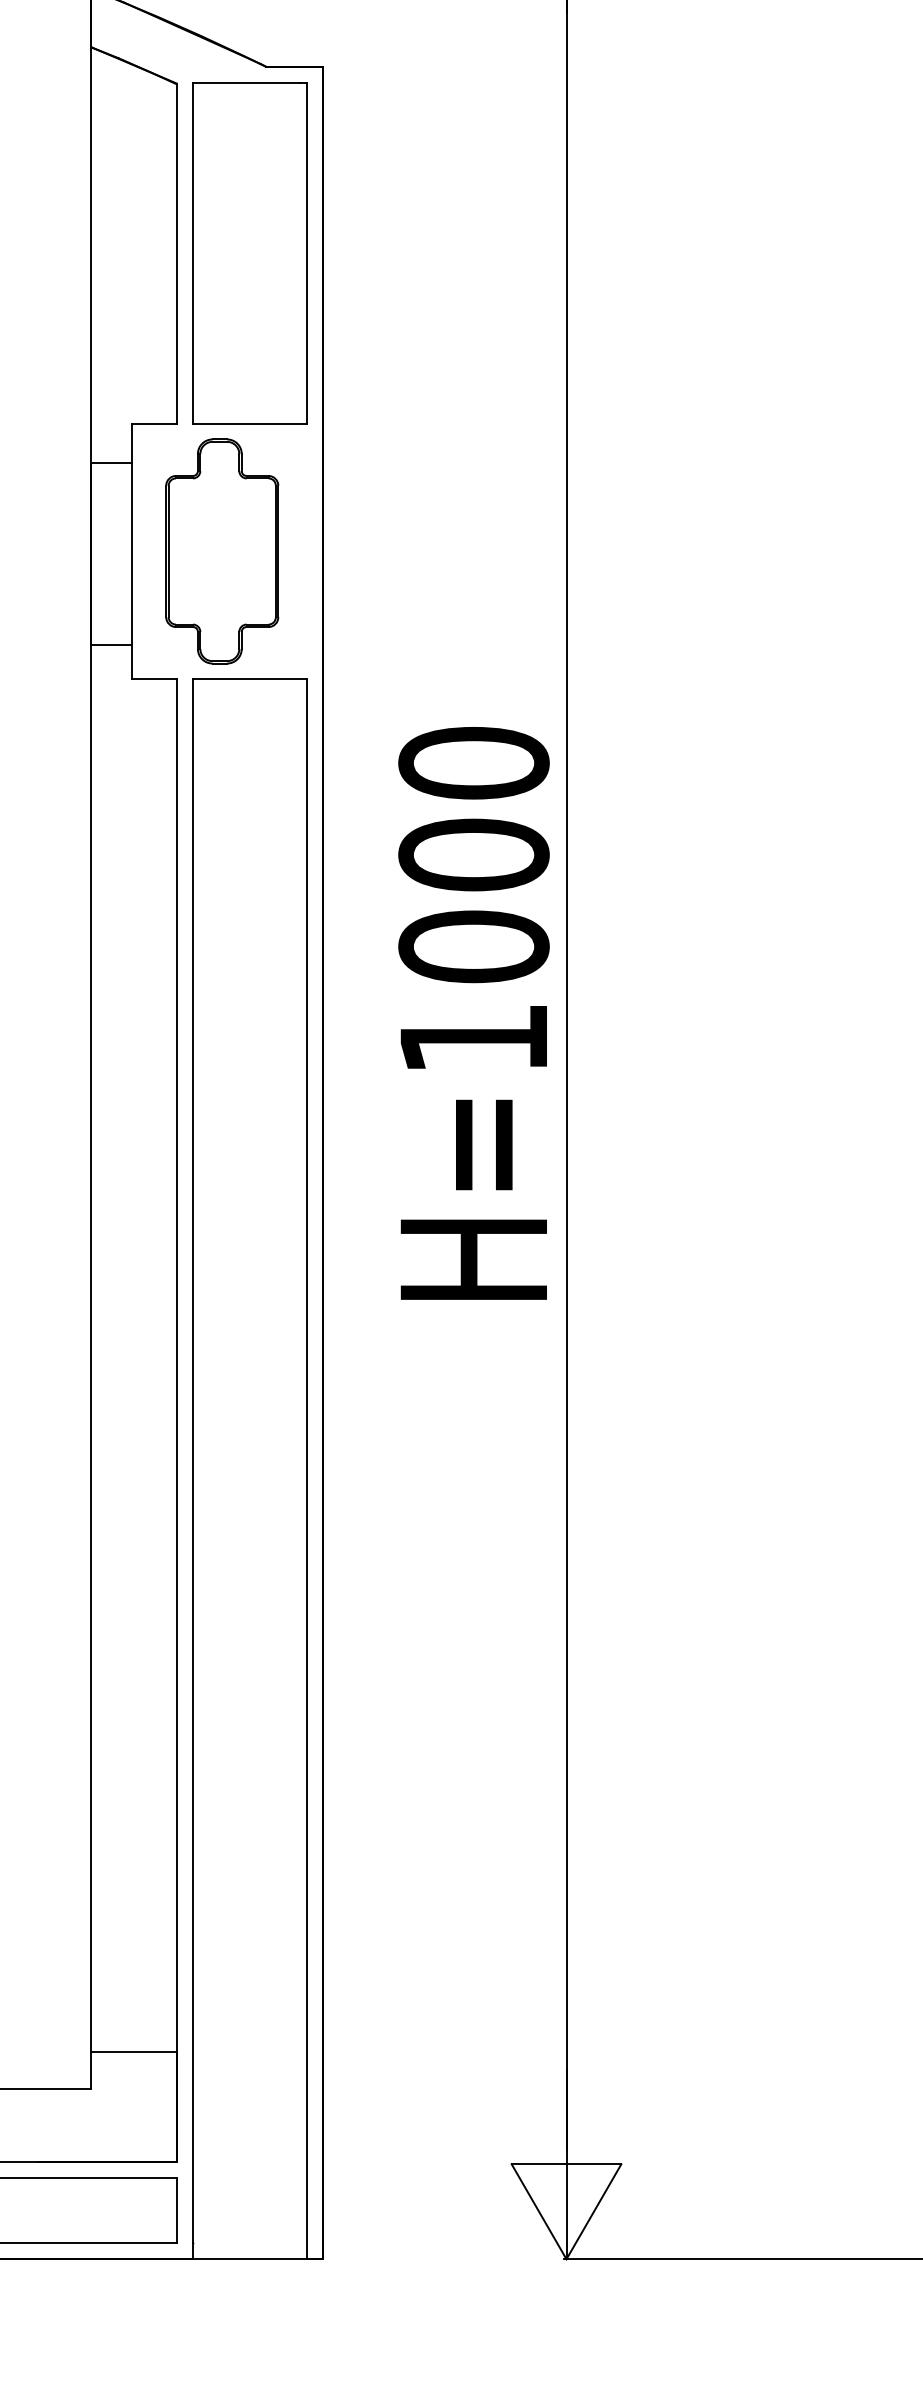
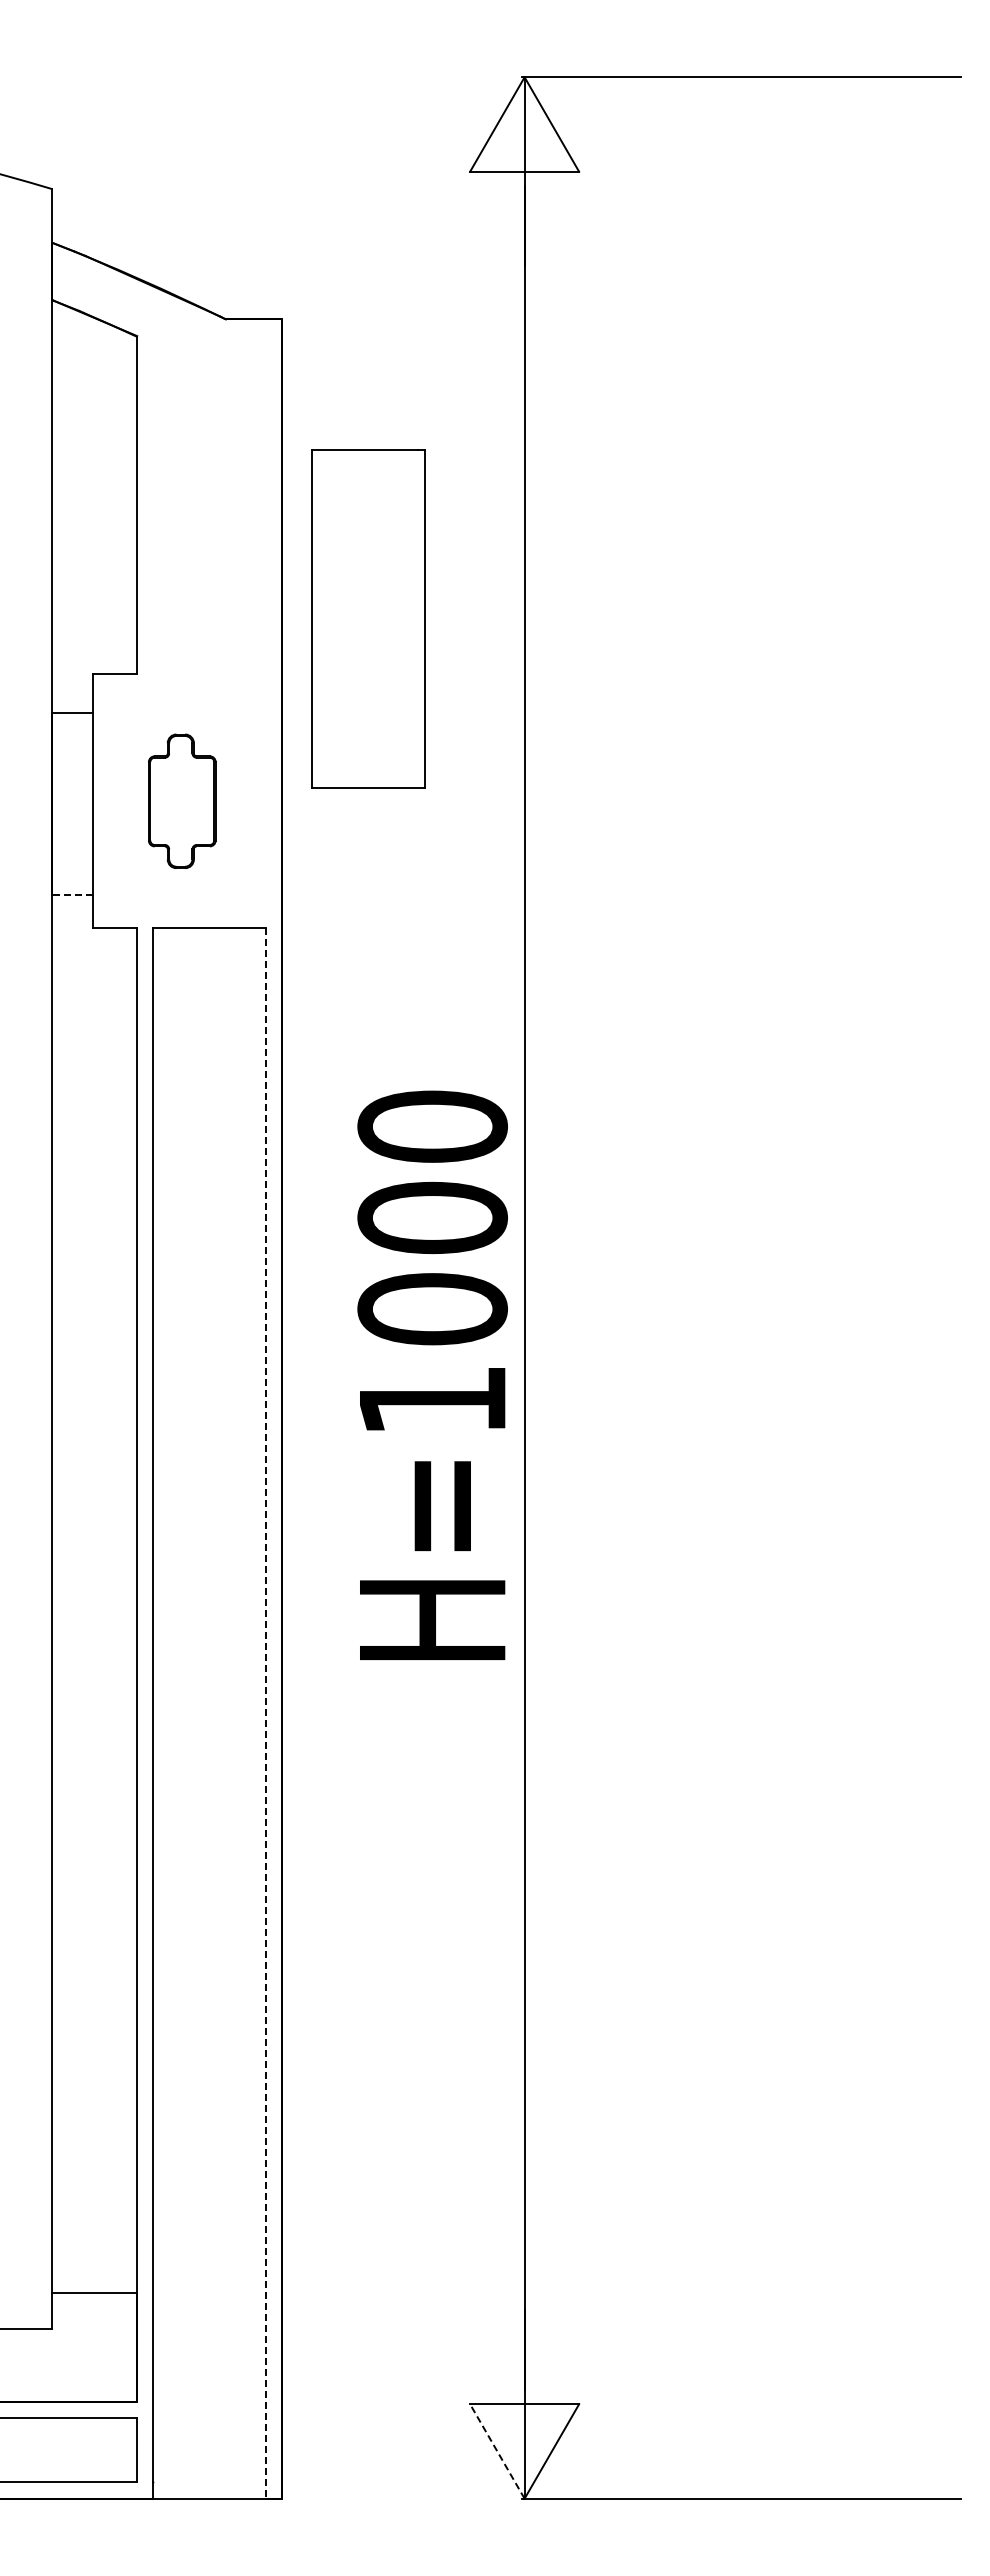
part: (249, 252) -> (368, 618), moved
part: (221, 551) -> (181, 801), size x0.6
line: (111, 645) -> (72, 894), solid -> dashed
text: (473, 1012) -> (432, 1374), moved
line: (306, 1470) -> (266, 1714), solid -> dashed
line: (539, 2211) -> (497, 2451), solid -> dashed

